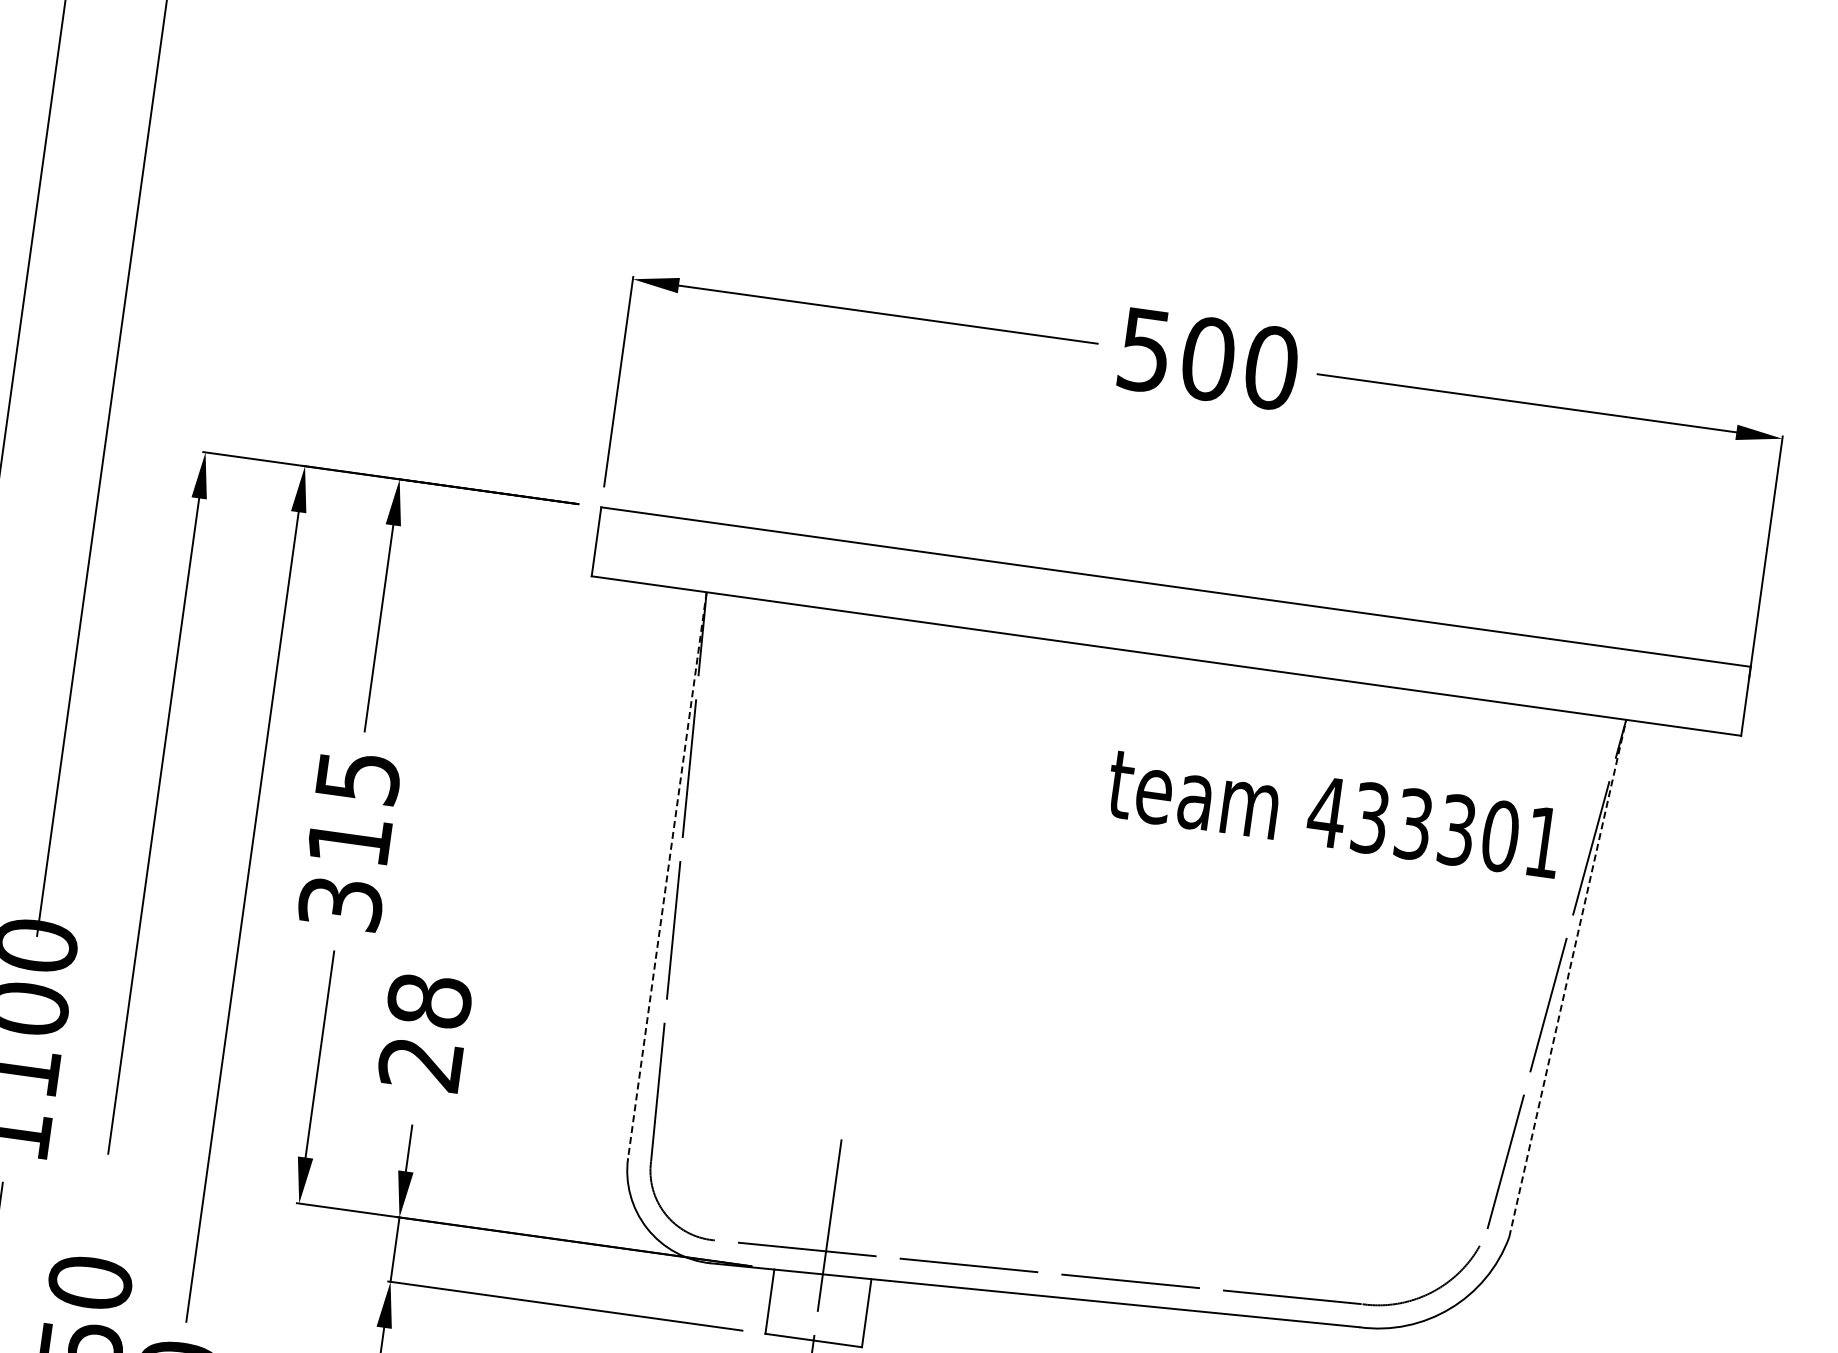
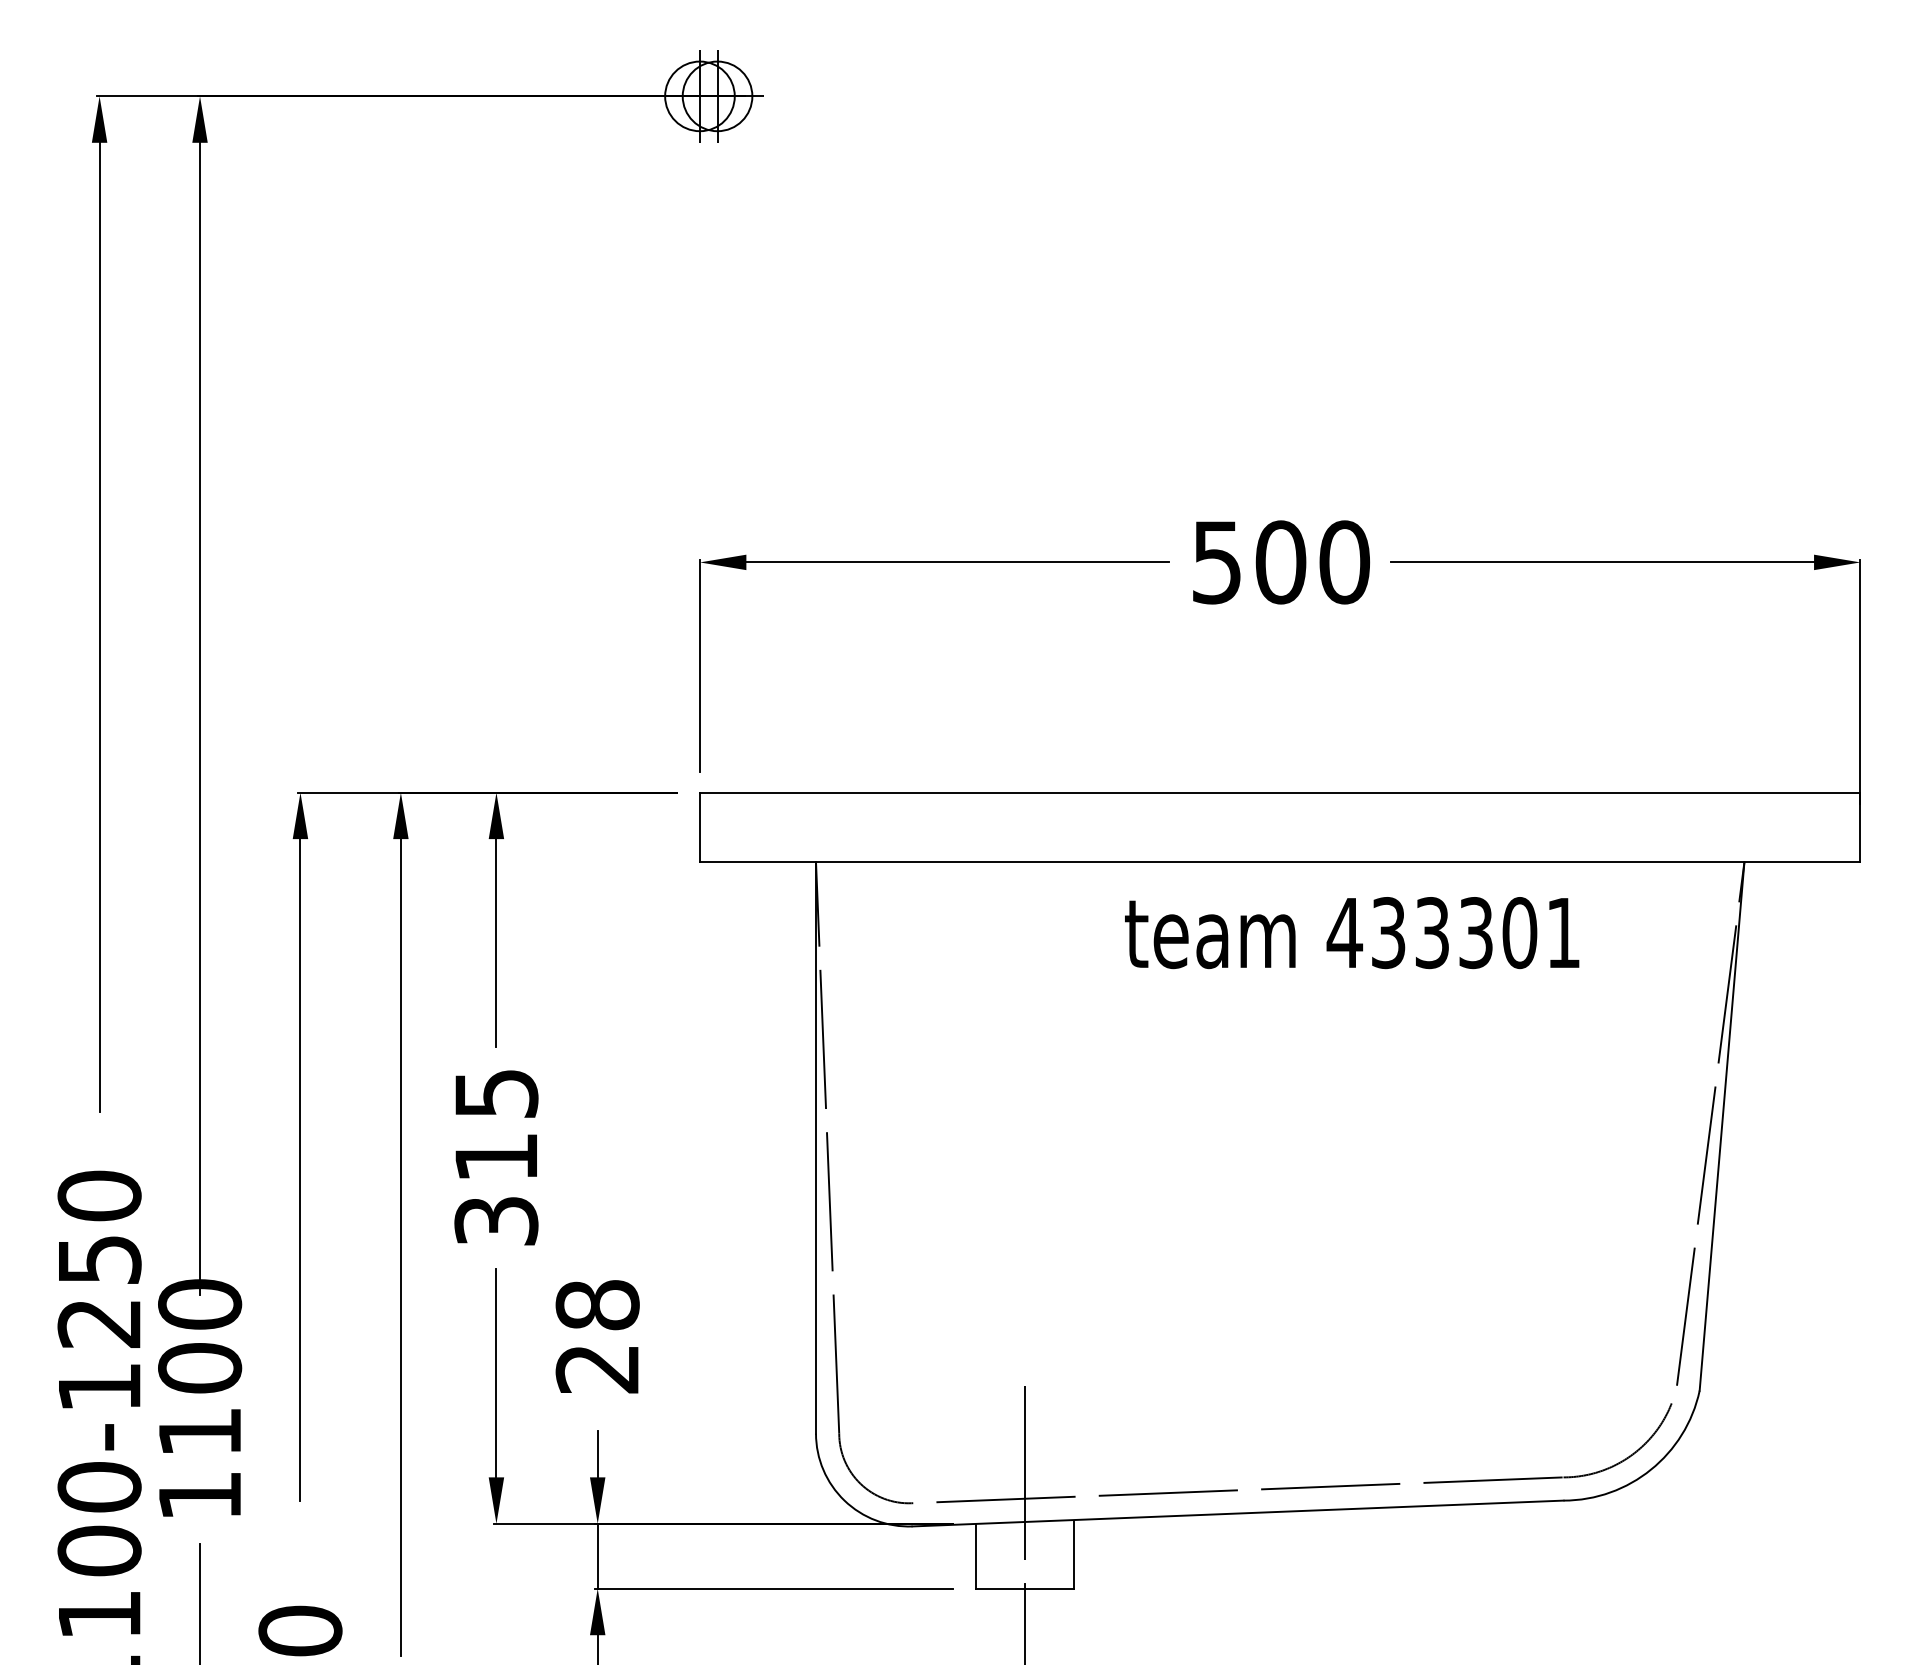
text: (1334, 813) -> (1352, 933), moved
line: (667, 875) -> (816, 1148), dashed -> solid
line: (1568, 977) -> (1722, 1125), dashed -> solid

